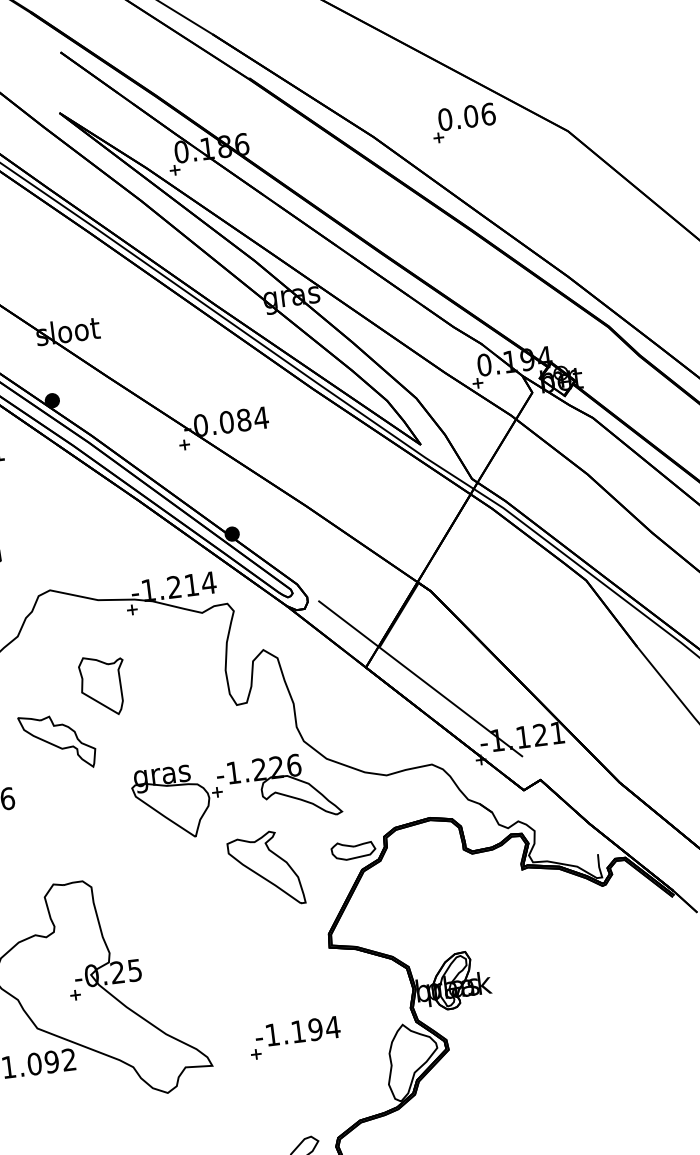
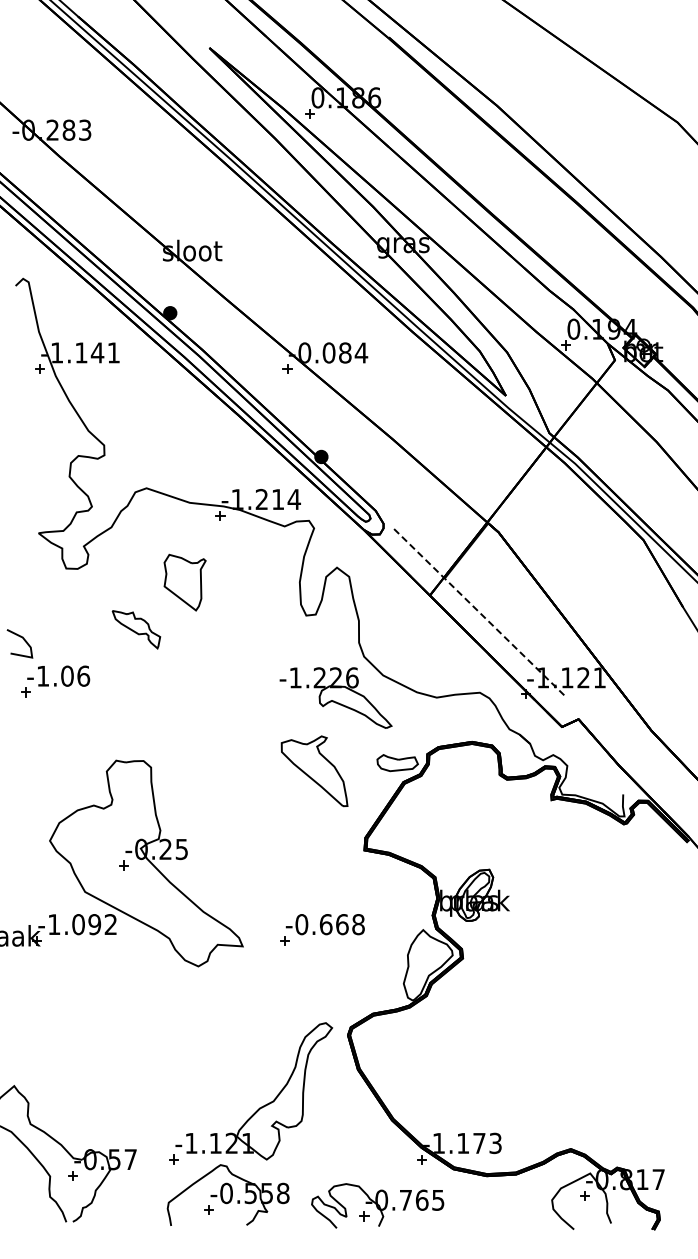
part: (464, 122) -> (582, 102), removed
line: (421, 679) -> (479, 612), solid -> dashed
part: (57, 742) -> (136, 629), size x0.7
part: (178, 801) -> (241, 698), removed
text: (303, 1031) -> (330, 924), -1.194 -> -0.668

